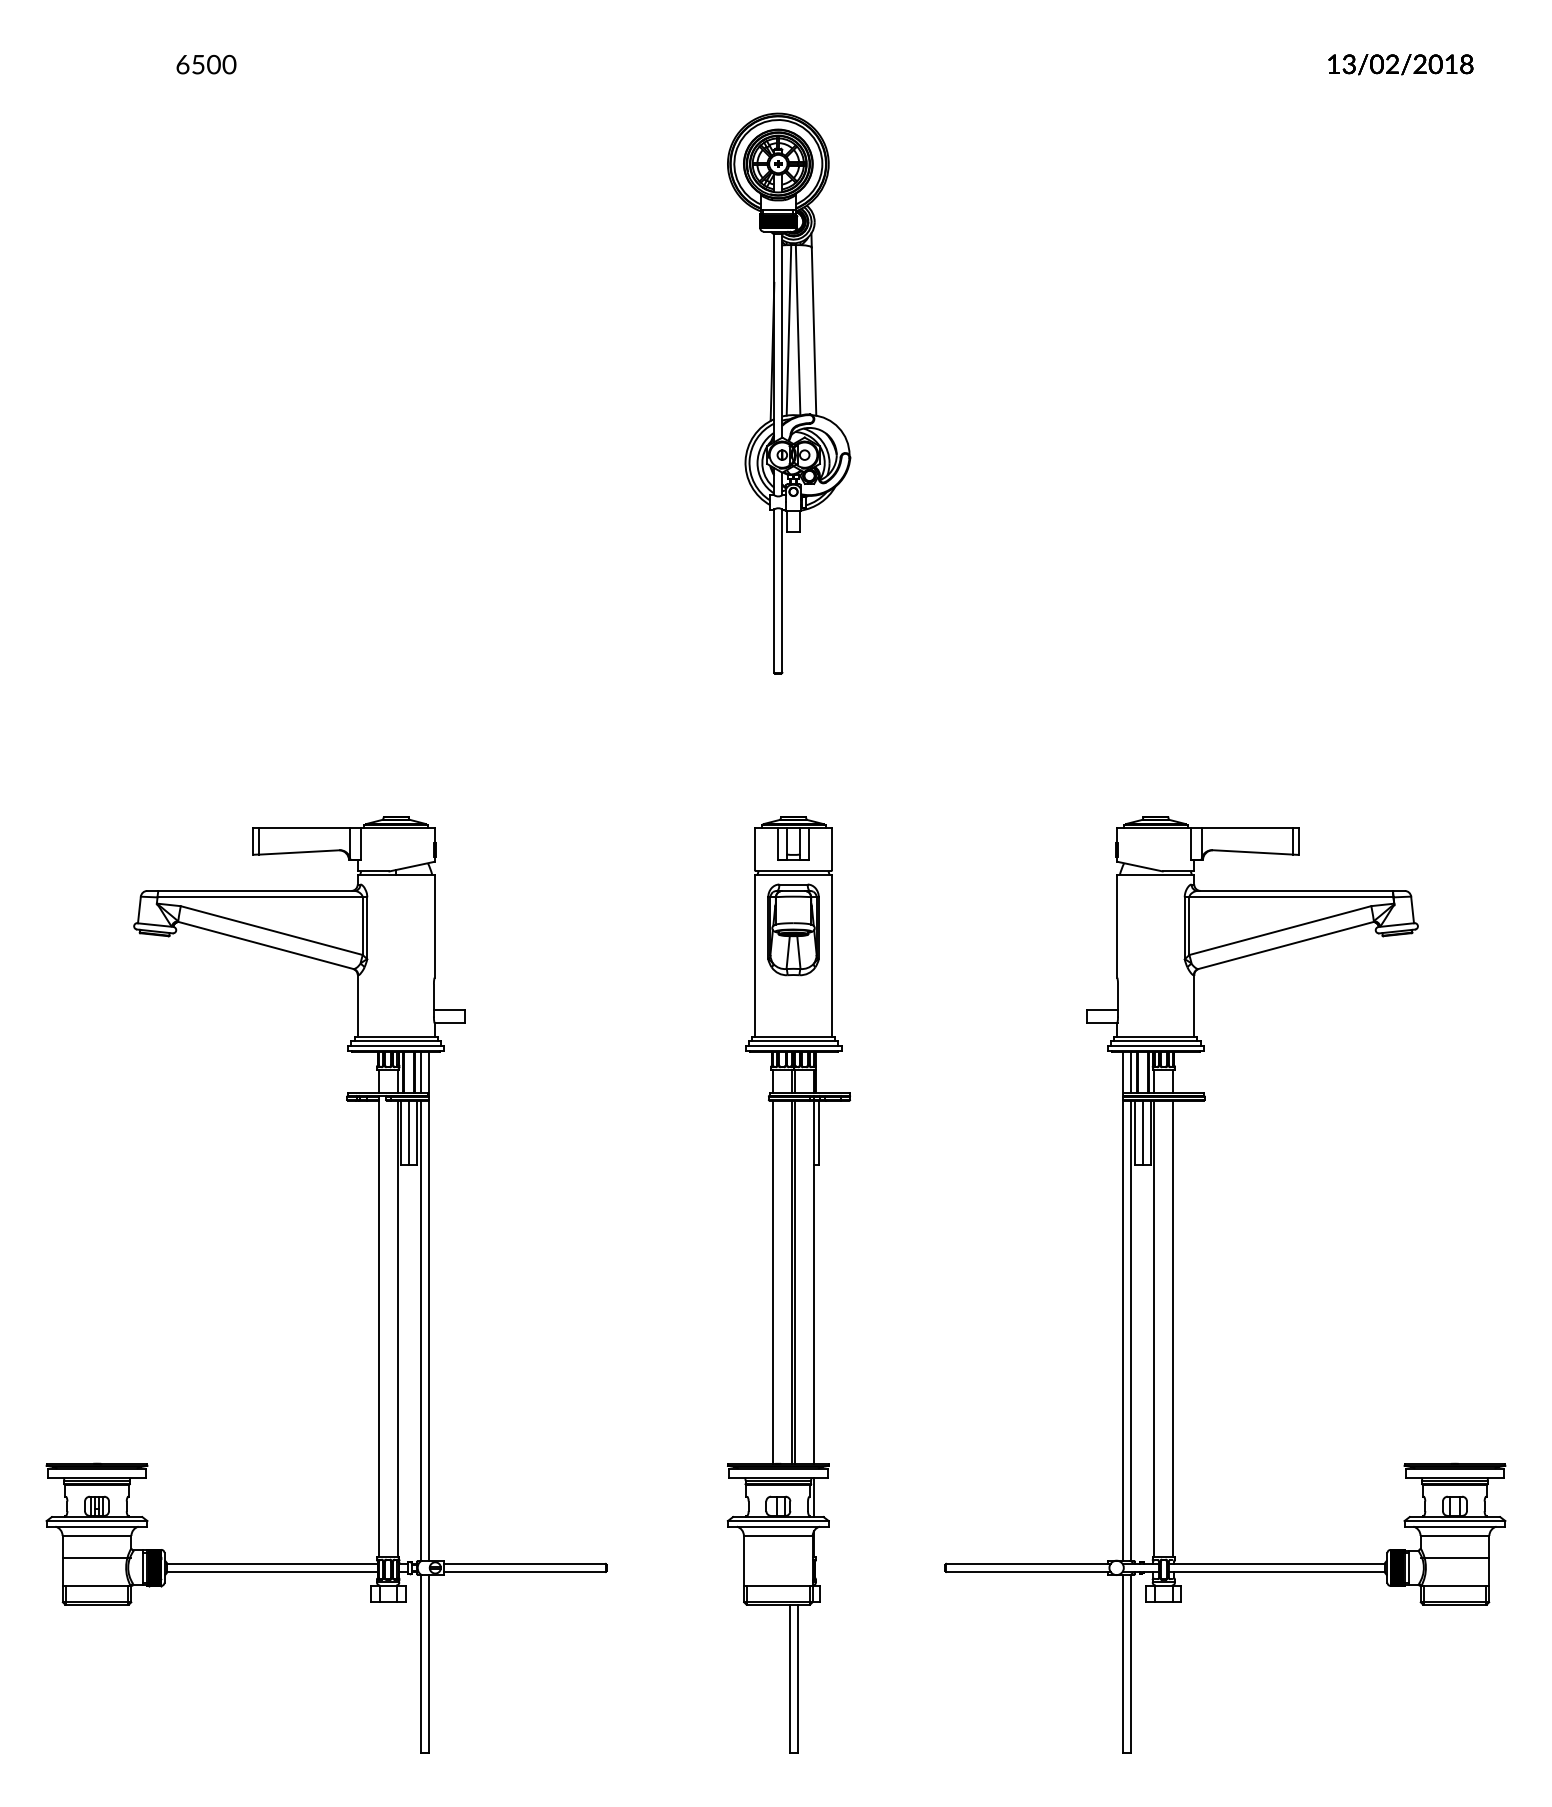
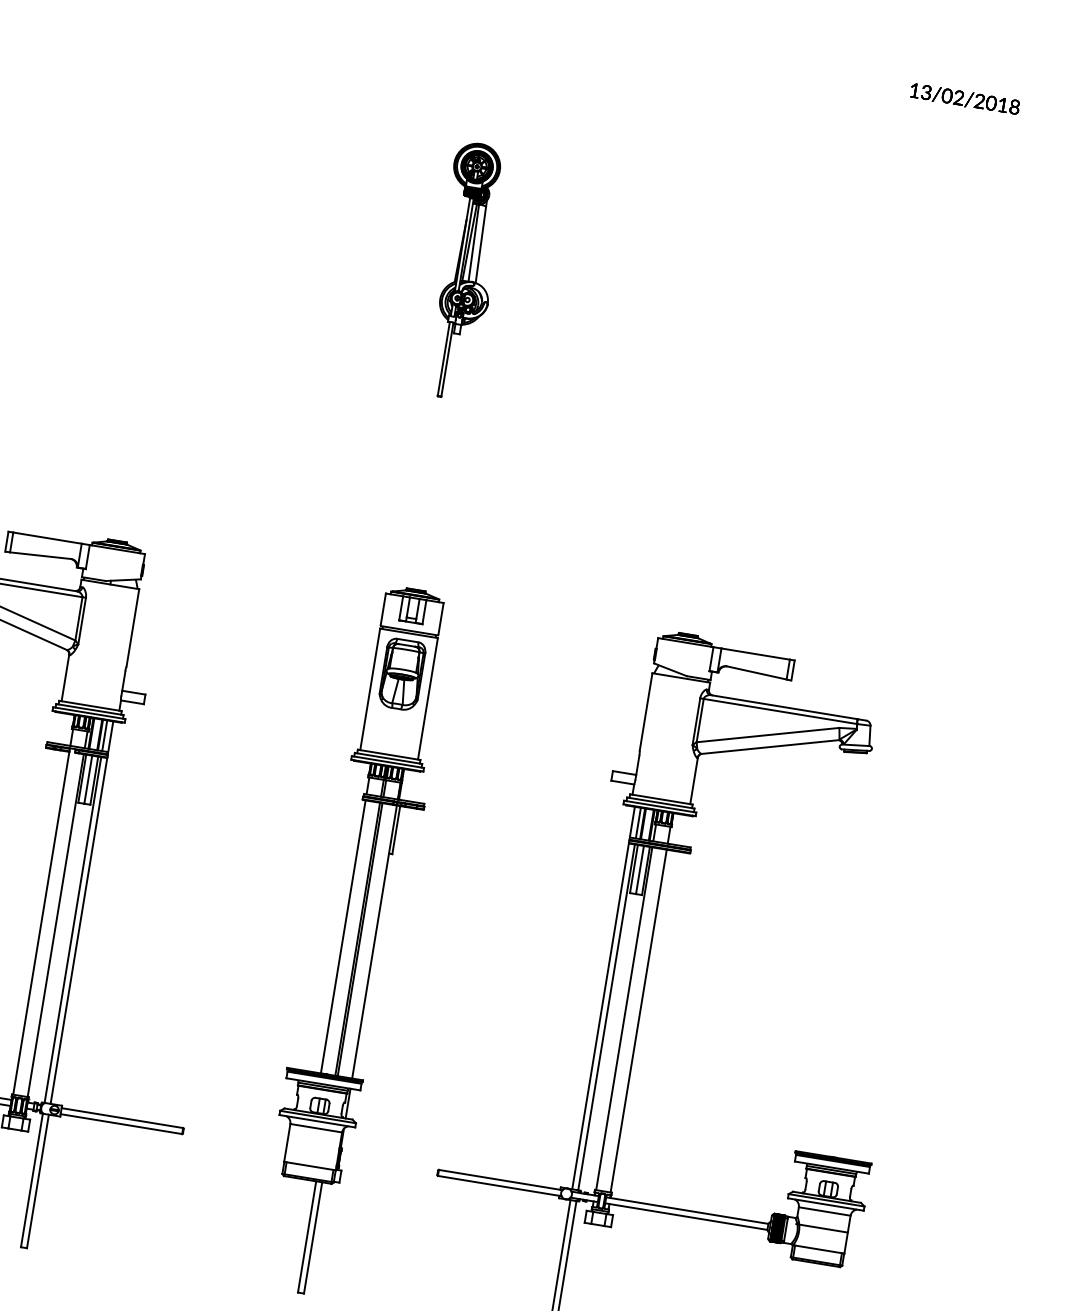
part: (789, 393) -> (465, 271), size x0.6

